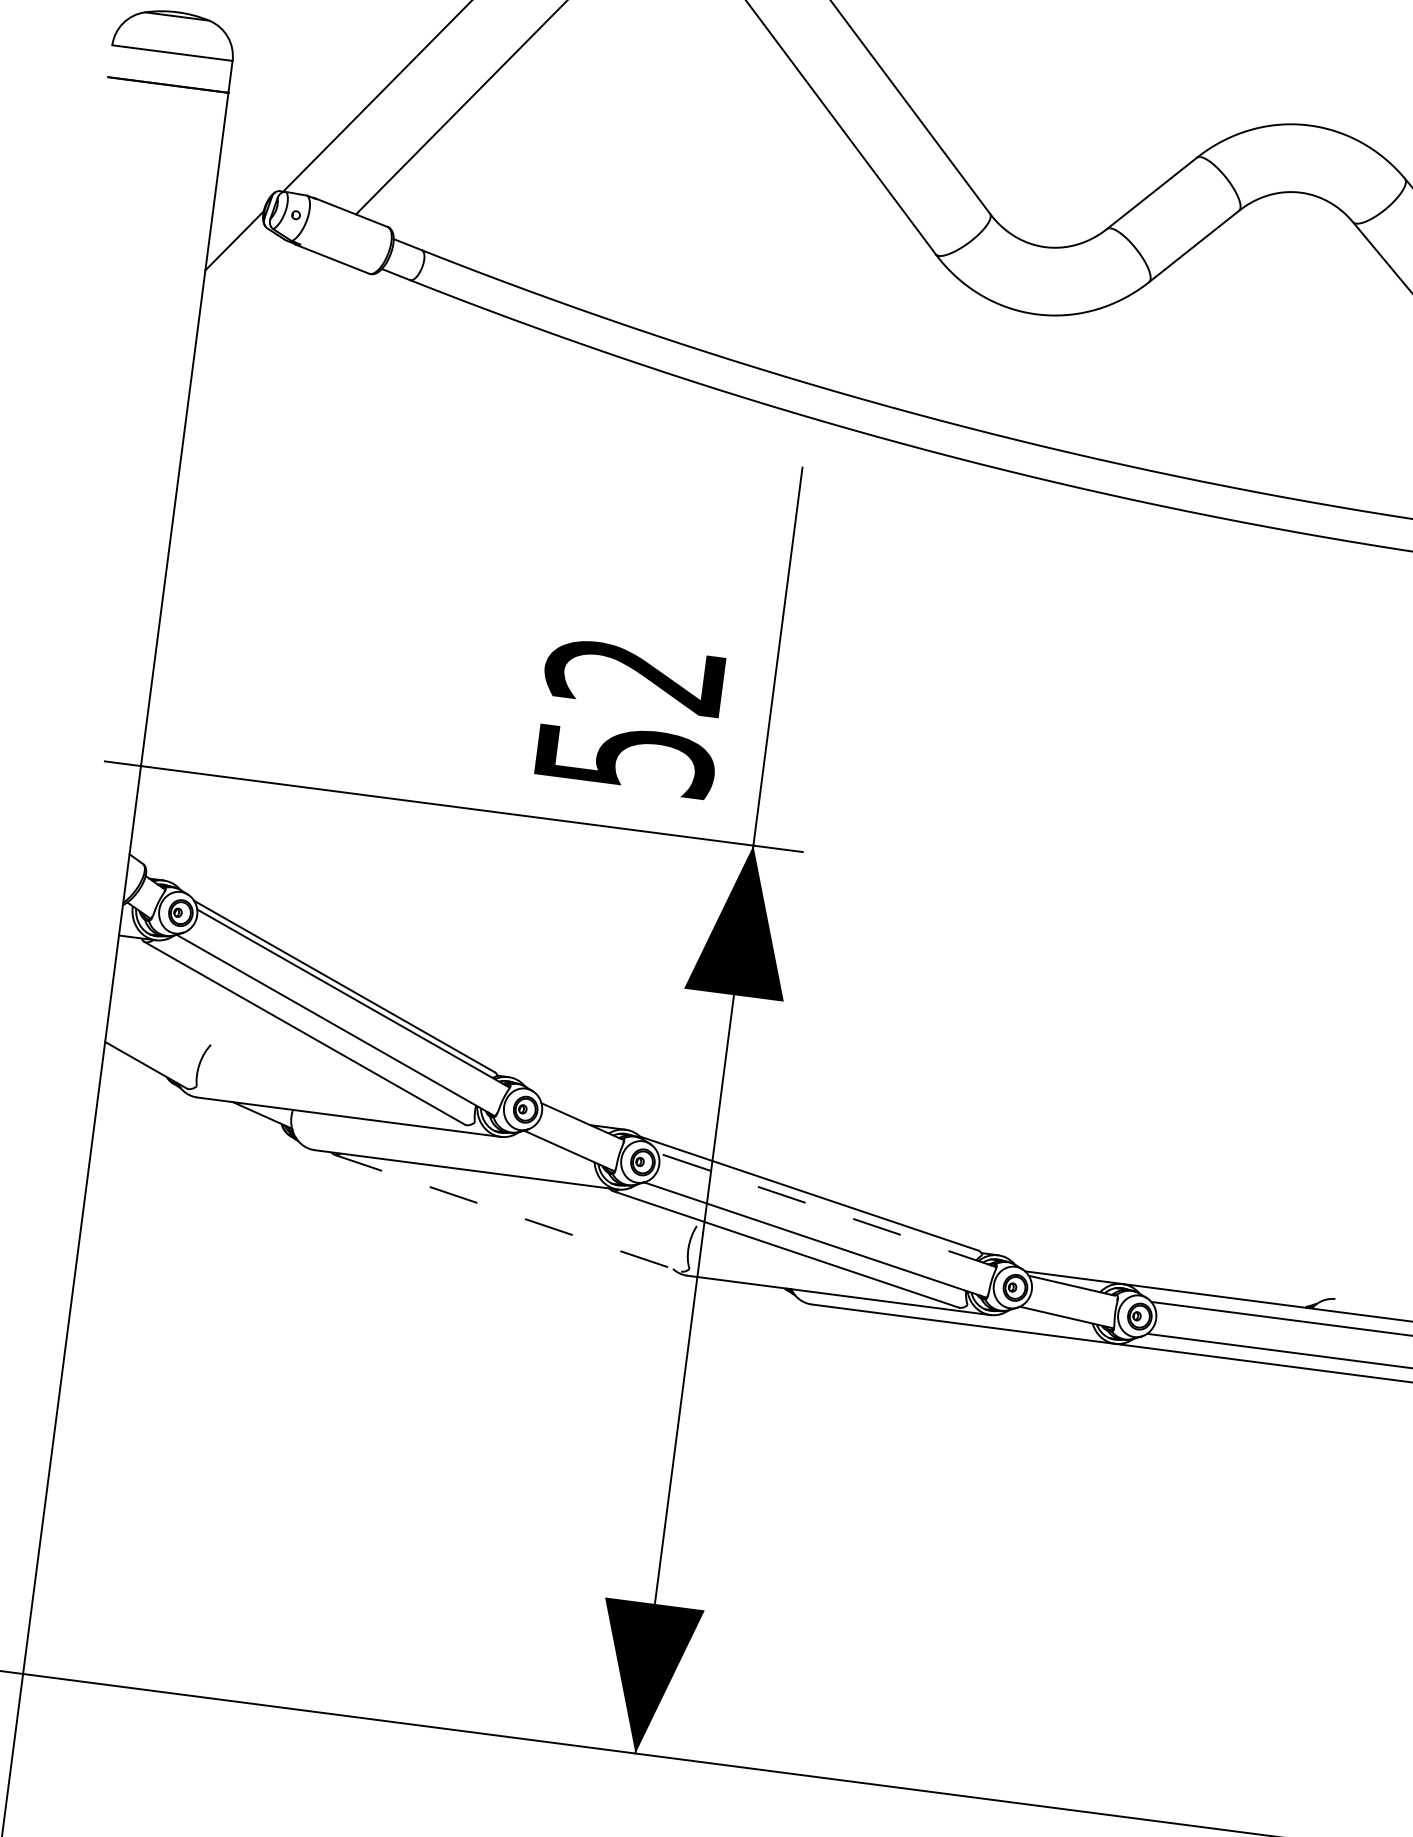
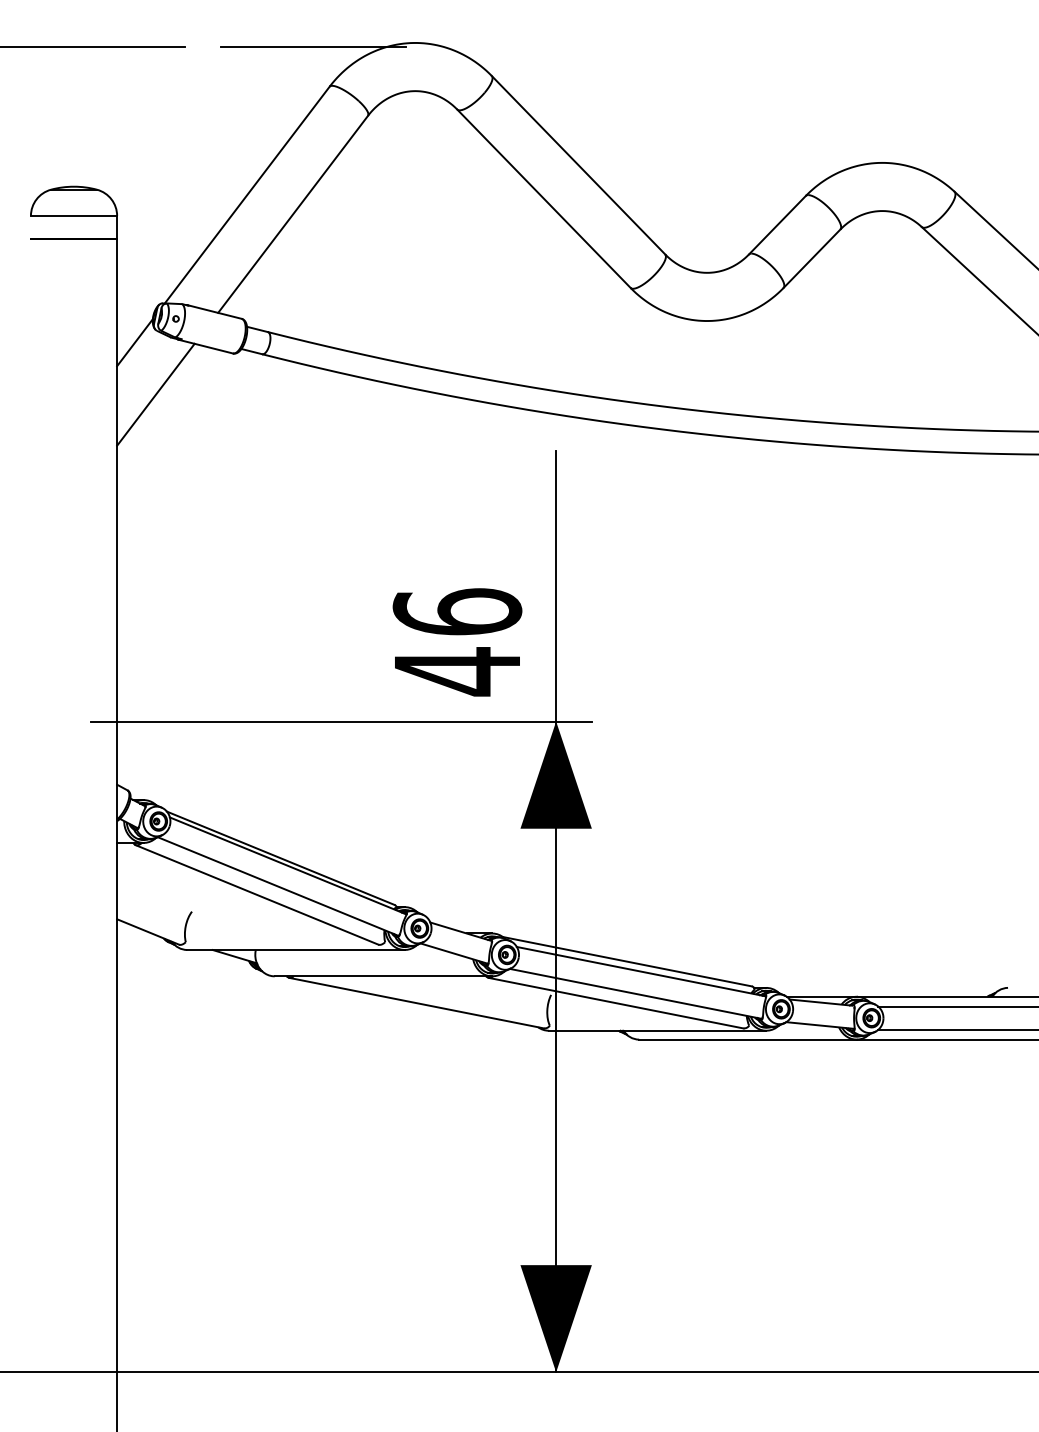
line: (253, 316) -> (155, 394), added
text: (630, 717) -> (457, 642), 52 -> 46
line: (827, 1209) -> (641, 971), dashed -> solid
line: (507, 1213) -> (416, 1003), dashed -> solid

